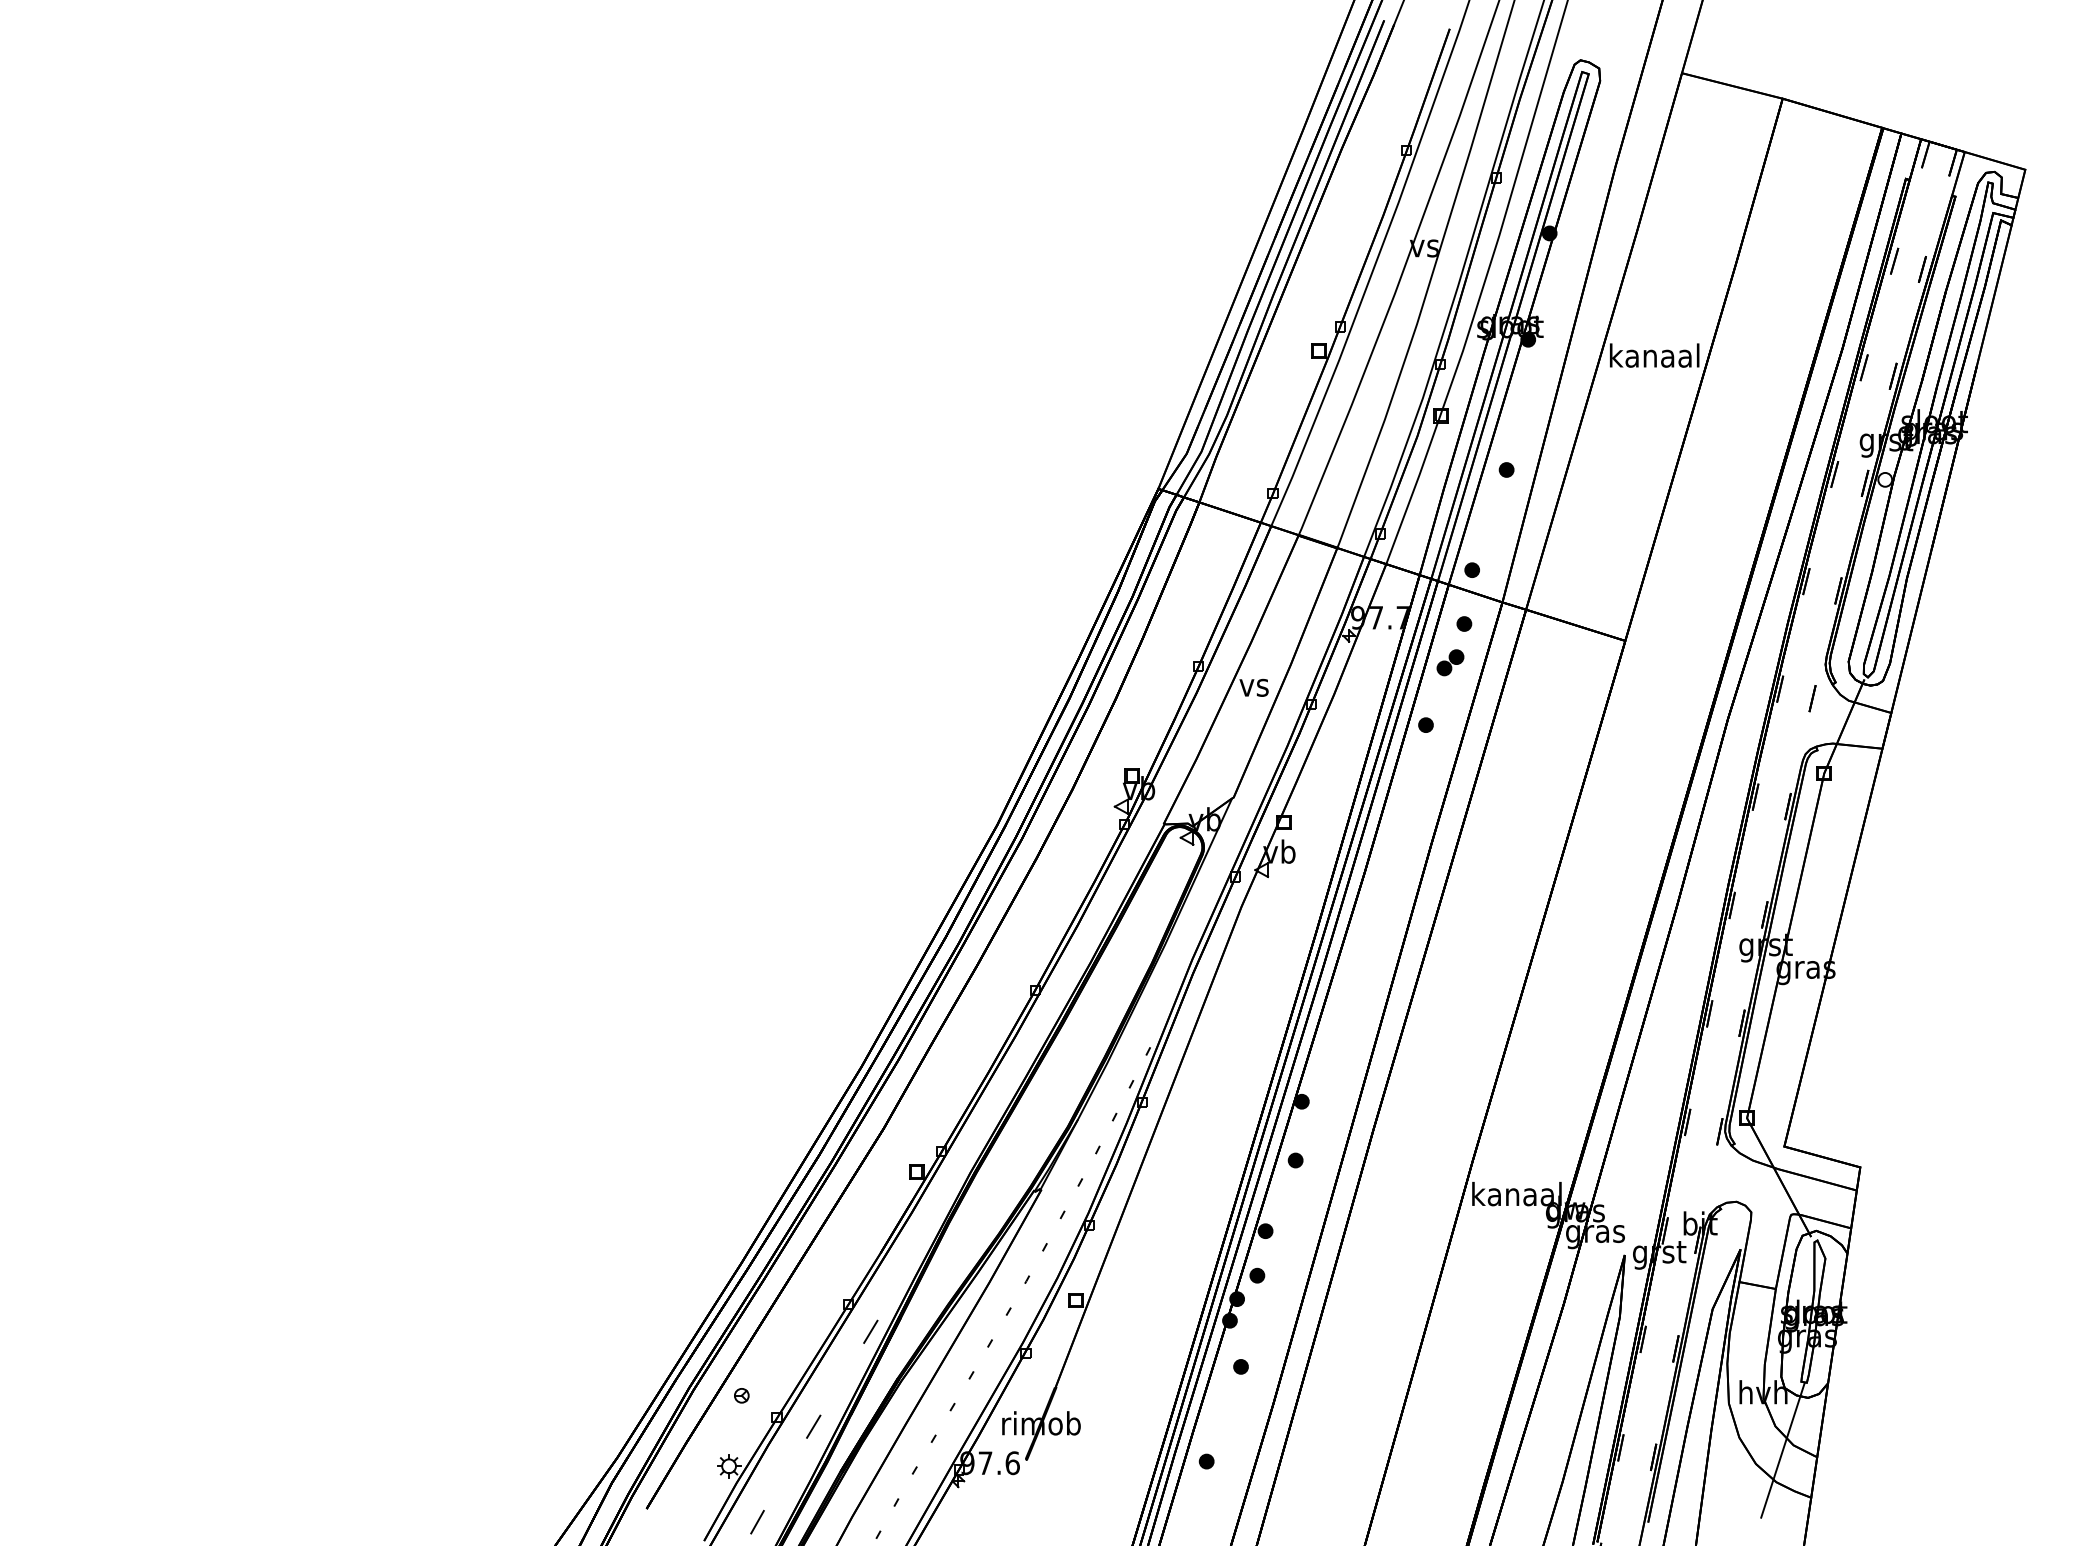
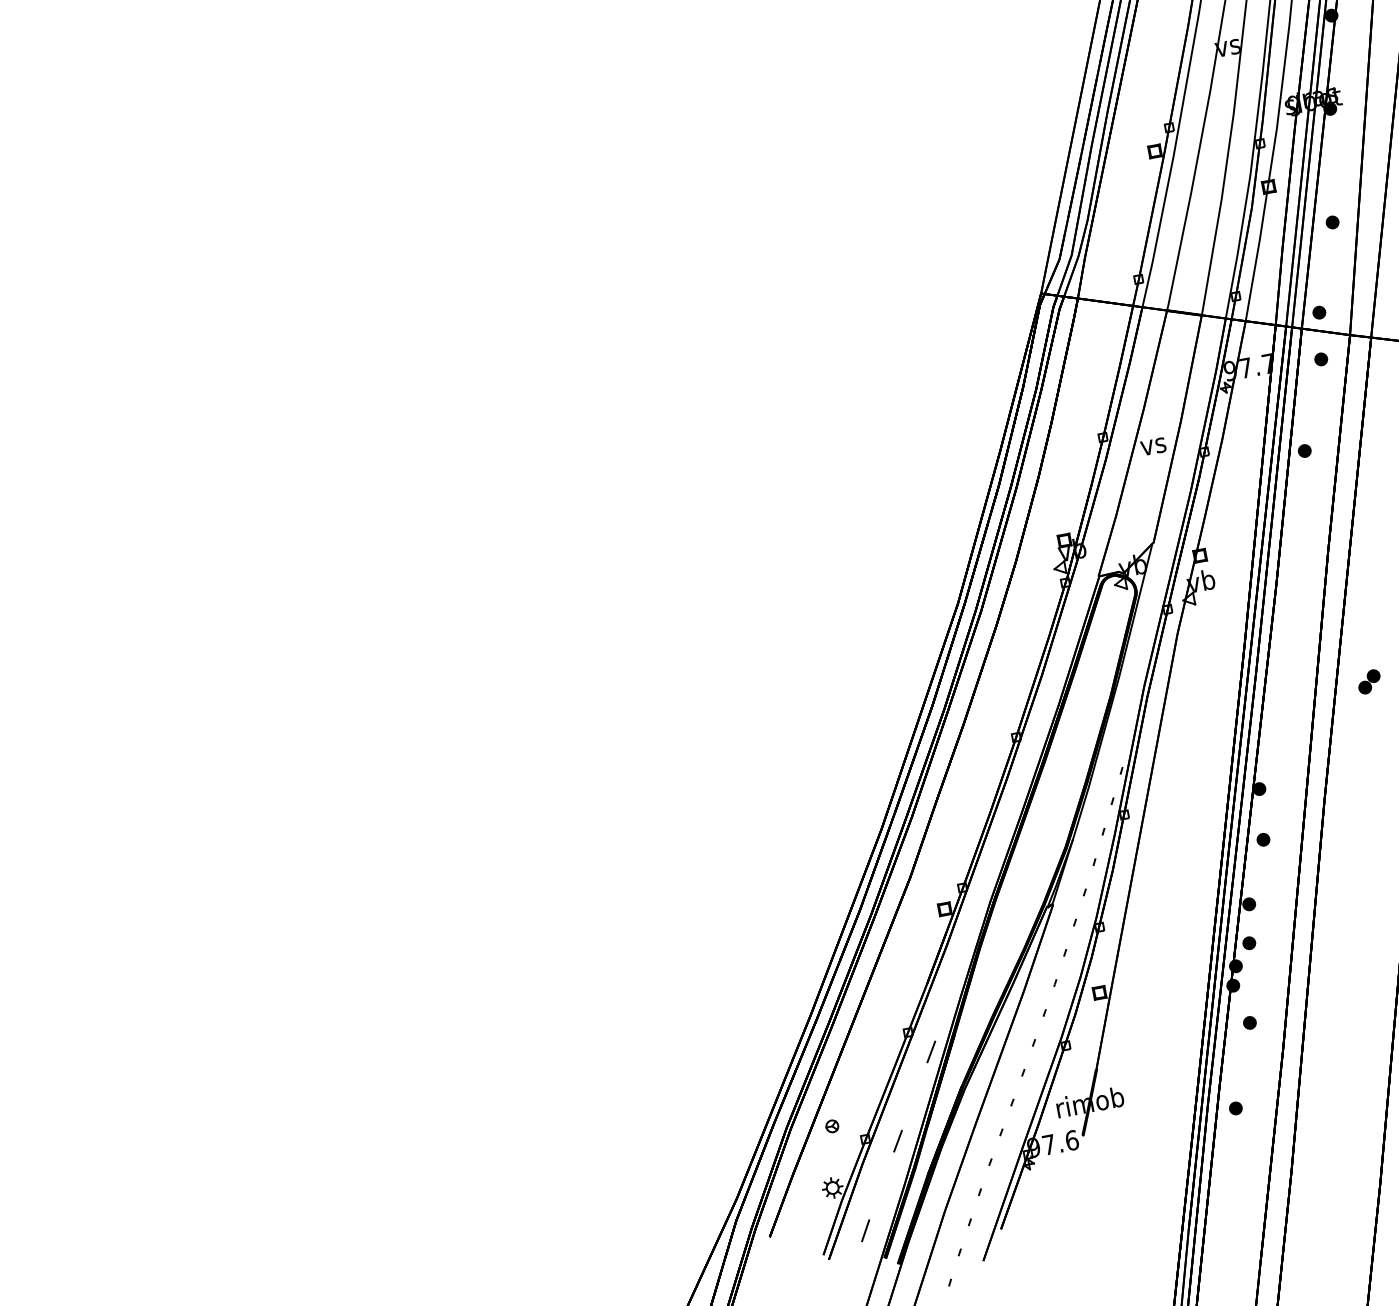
part: (1450, 662) -> (1369, 681), moved

